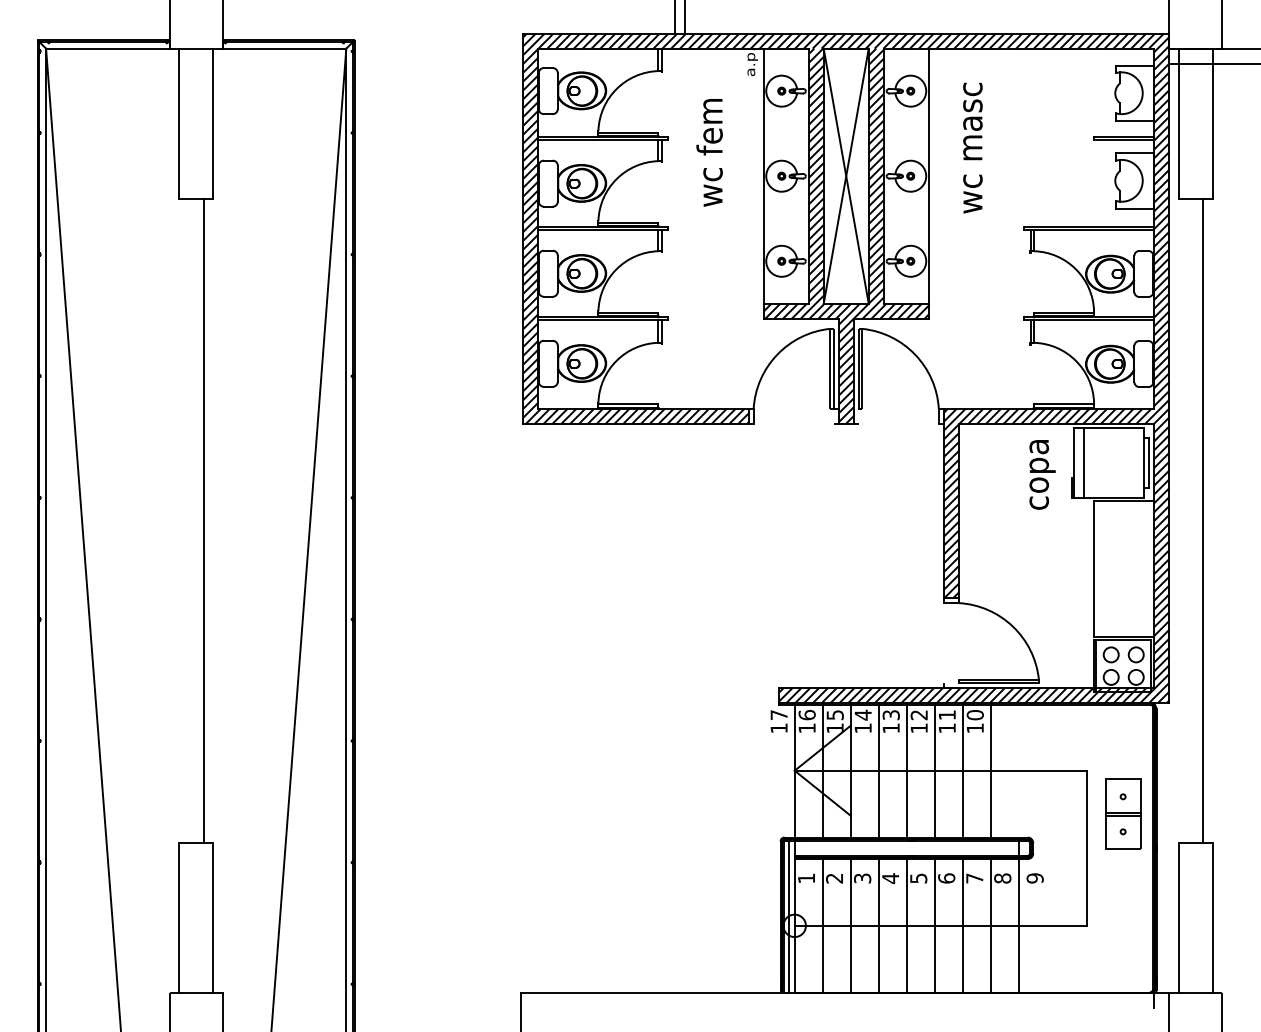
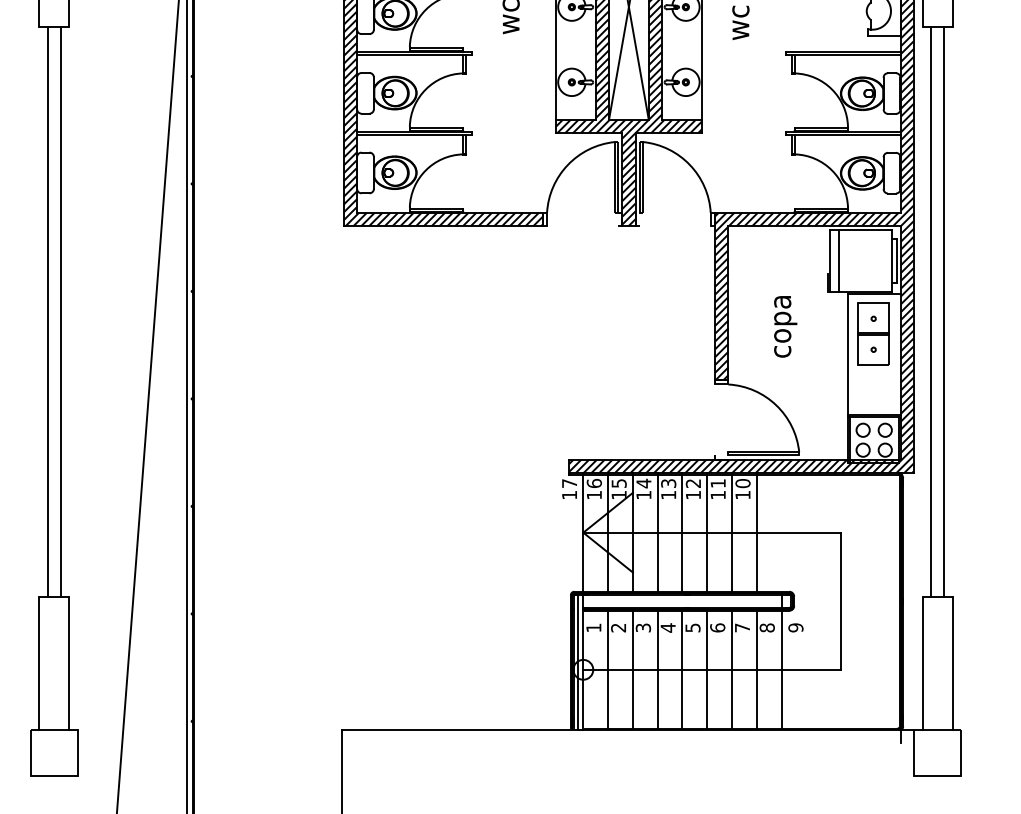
text: (1042, 474) -> (785, 326), moved
line: (188, 520) -> (47, 311), added
line: (1188, 520) -> (931, 311), added
part: (1123, 813) -> (874, 333), moved

